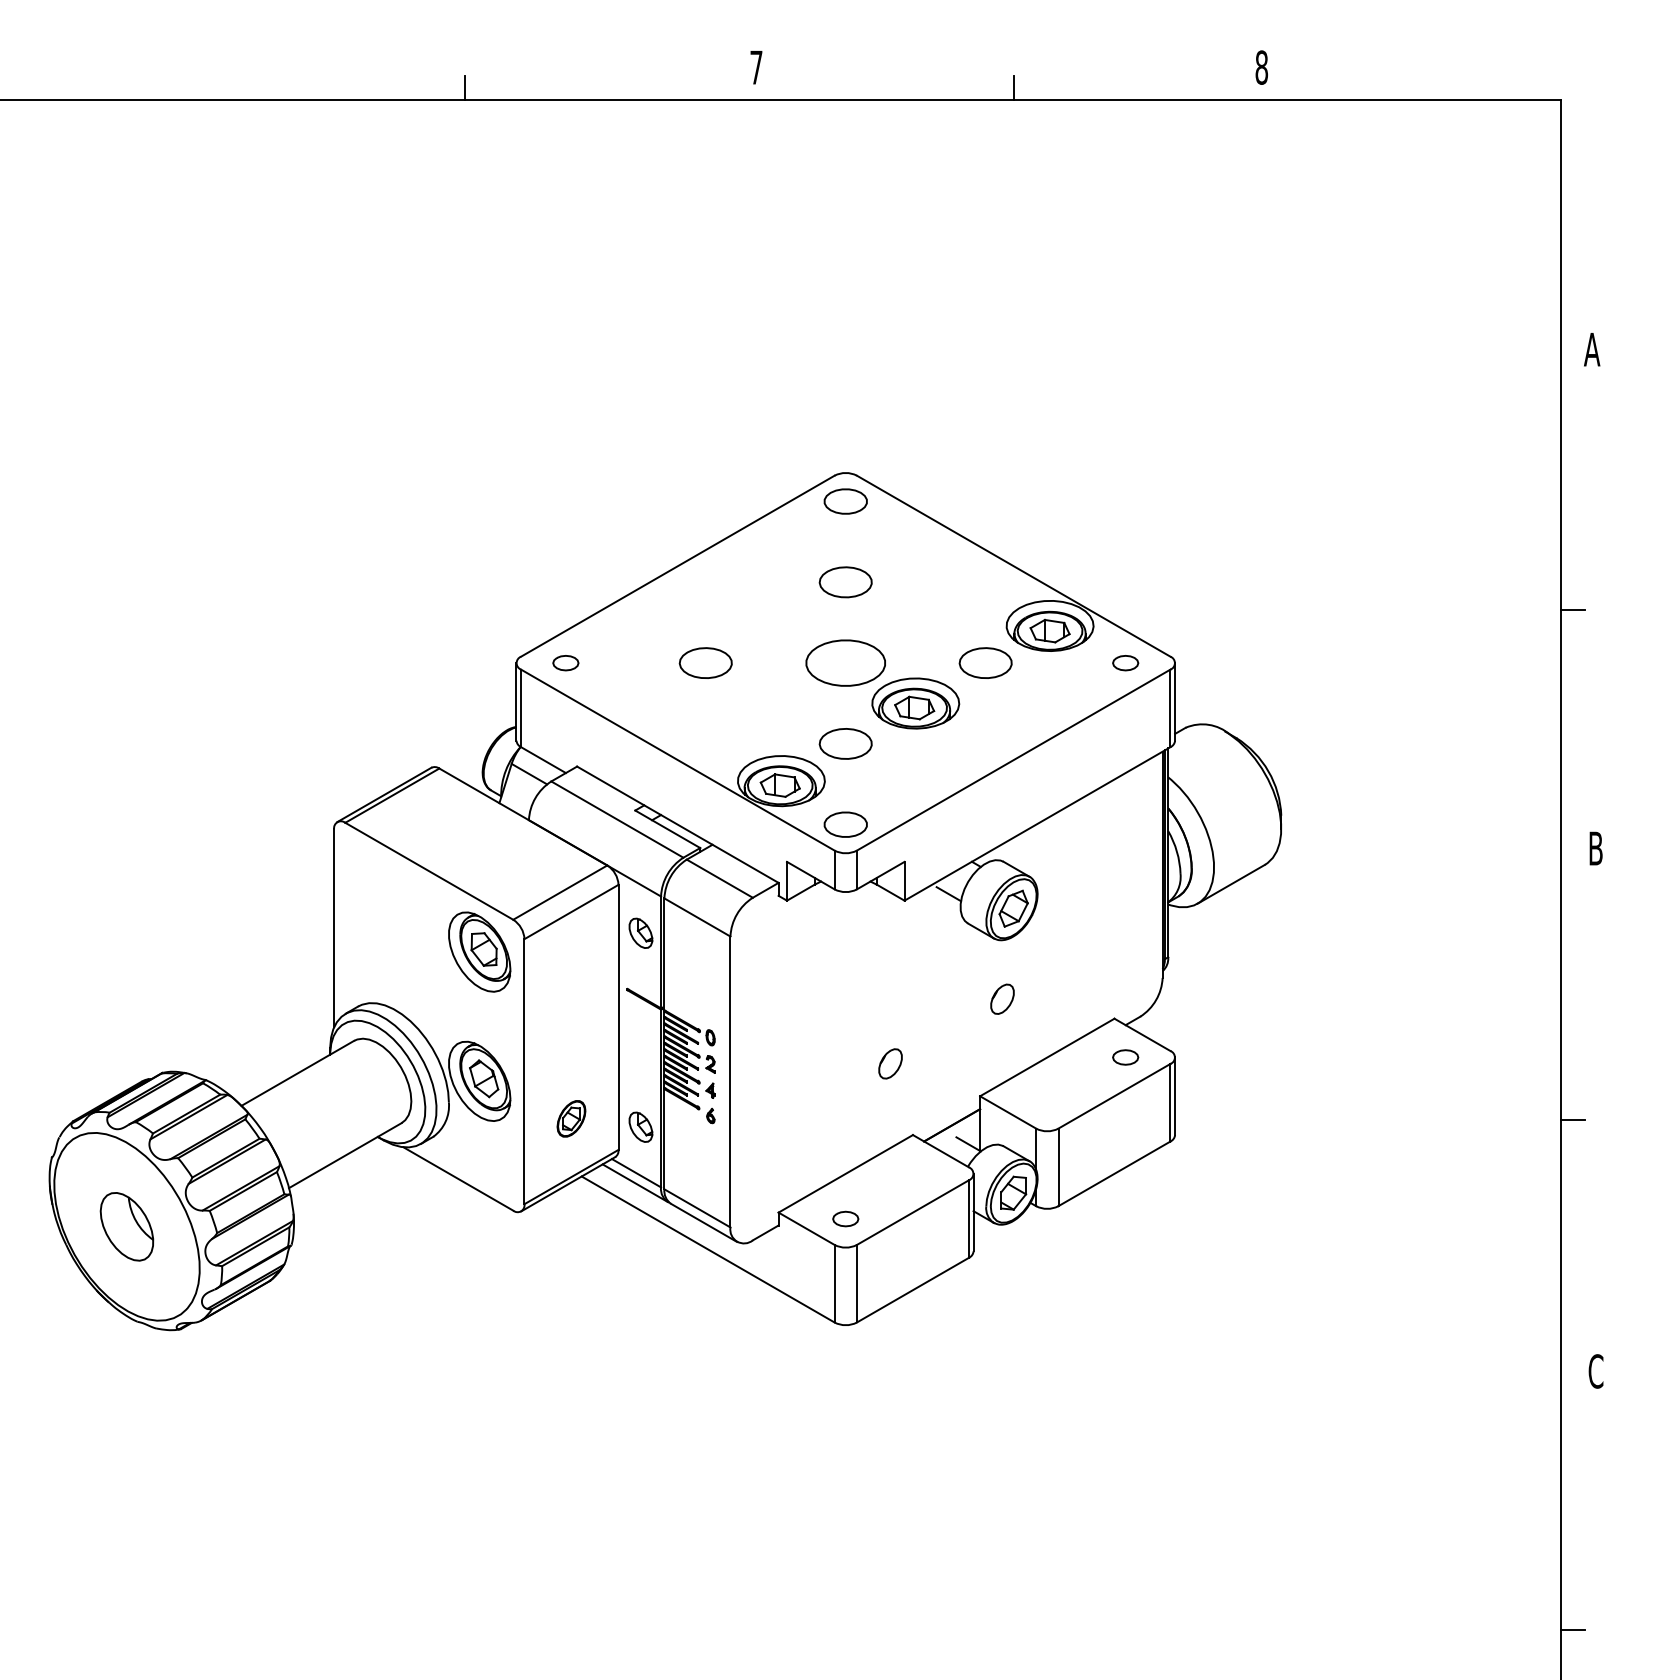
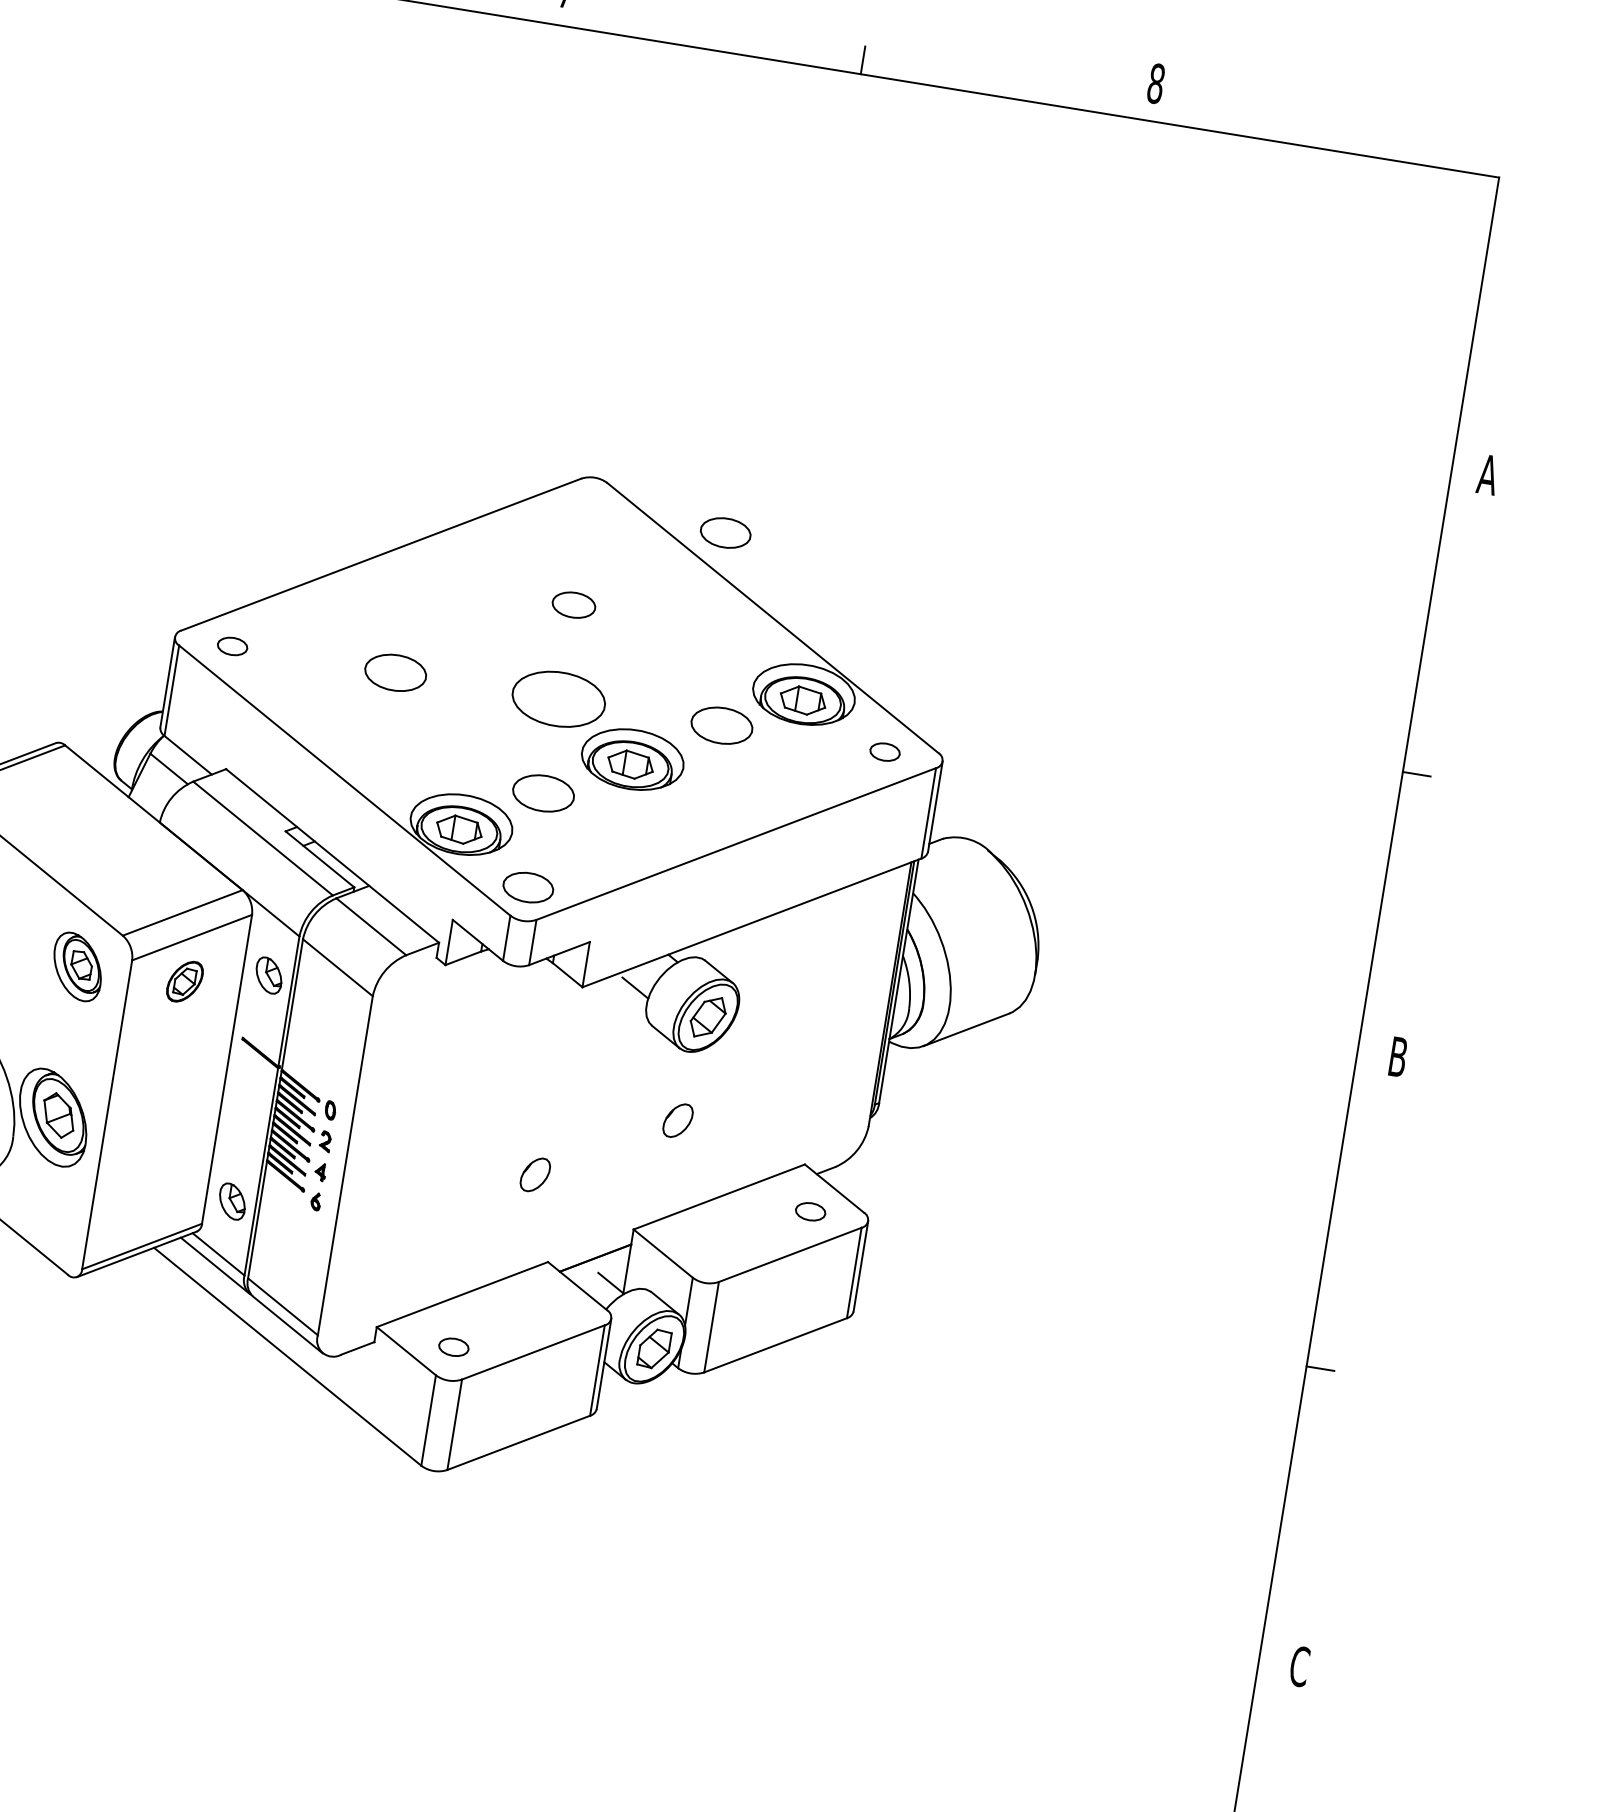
part: (845, 501) -> (725, 532), moved
part: (845, 582) -> (573, 605), size x0.7
part: (479, 951) -> (77, 966), size x0.7
part: (571, 1118) -> (185, 981), moved

